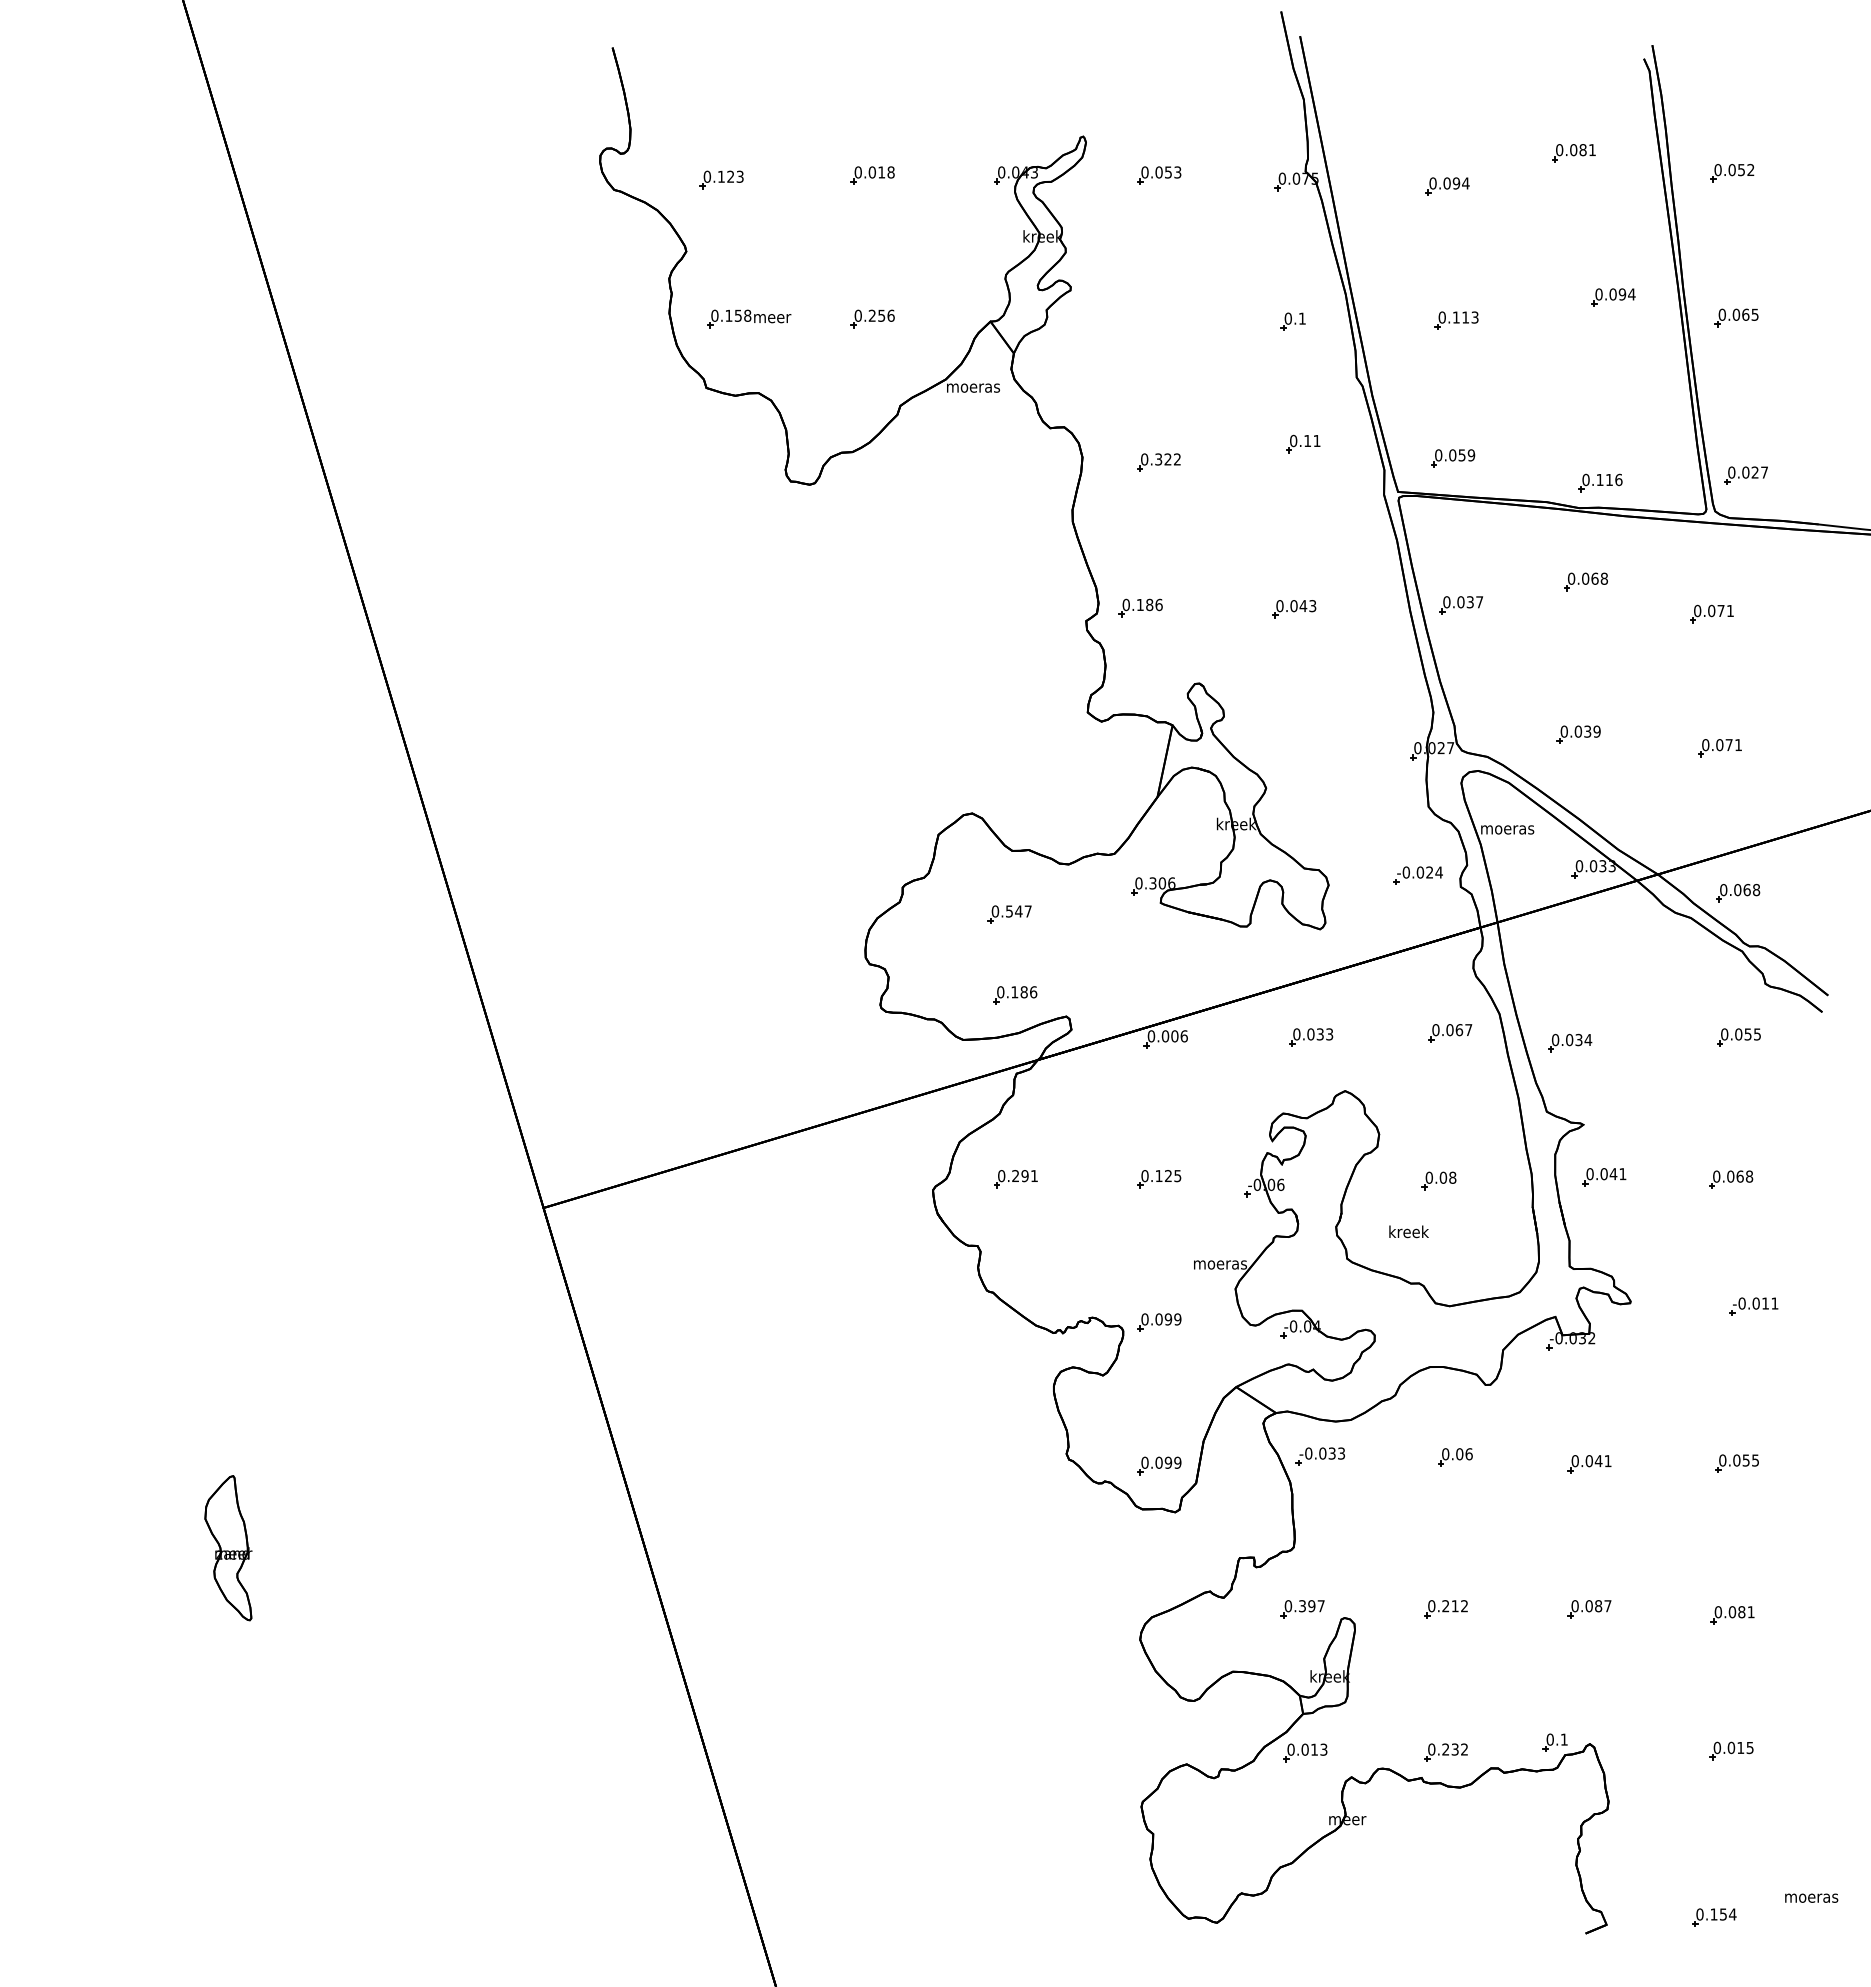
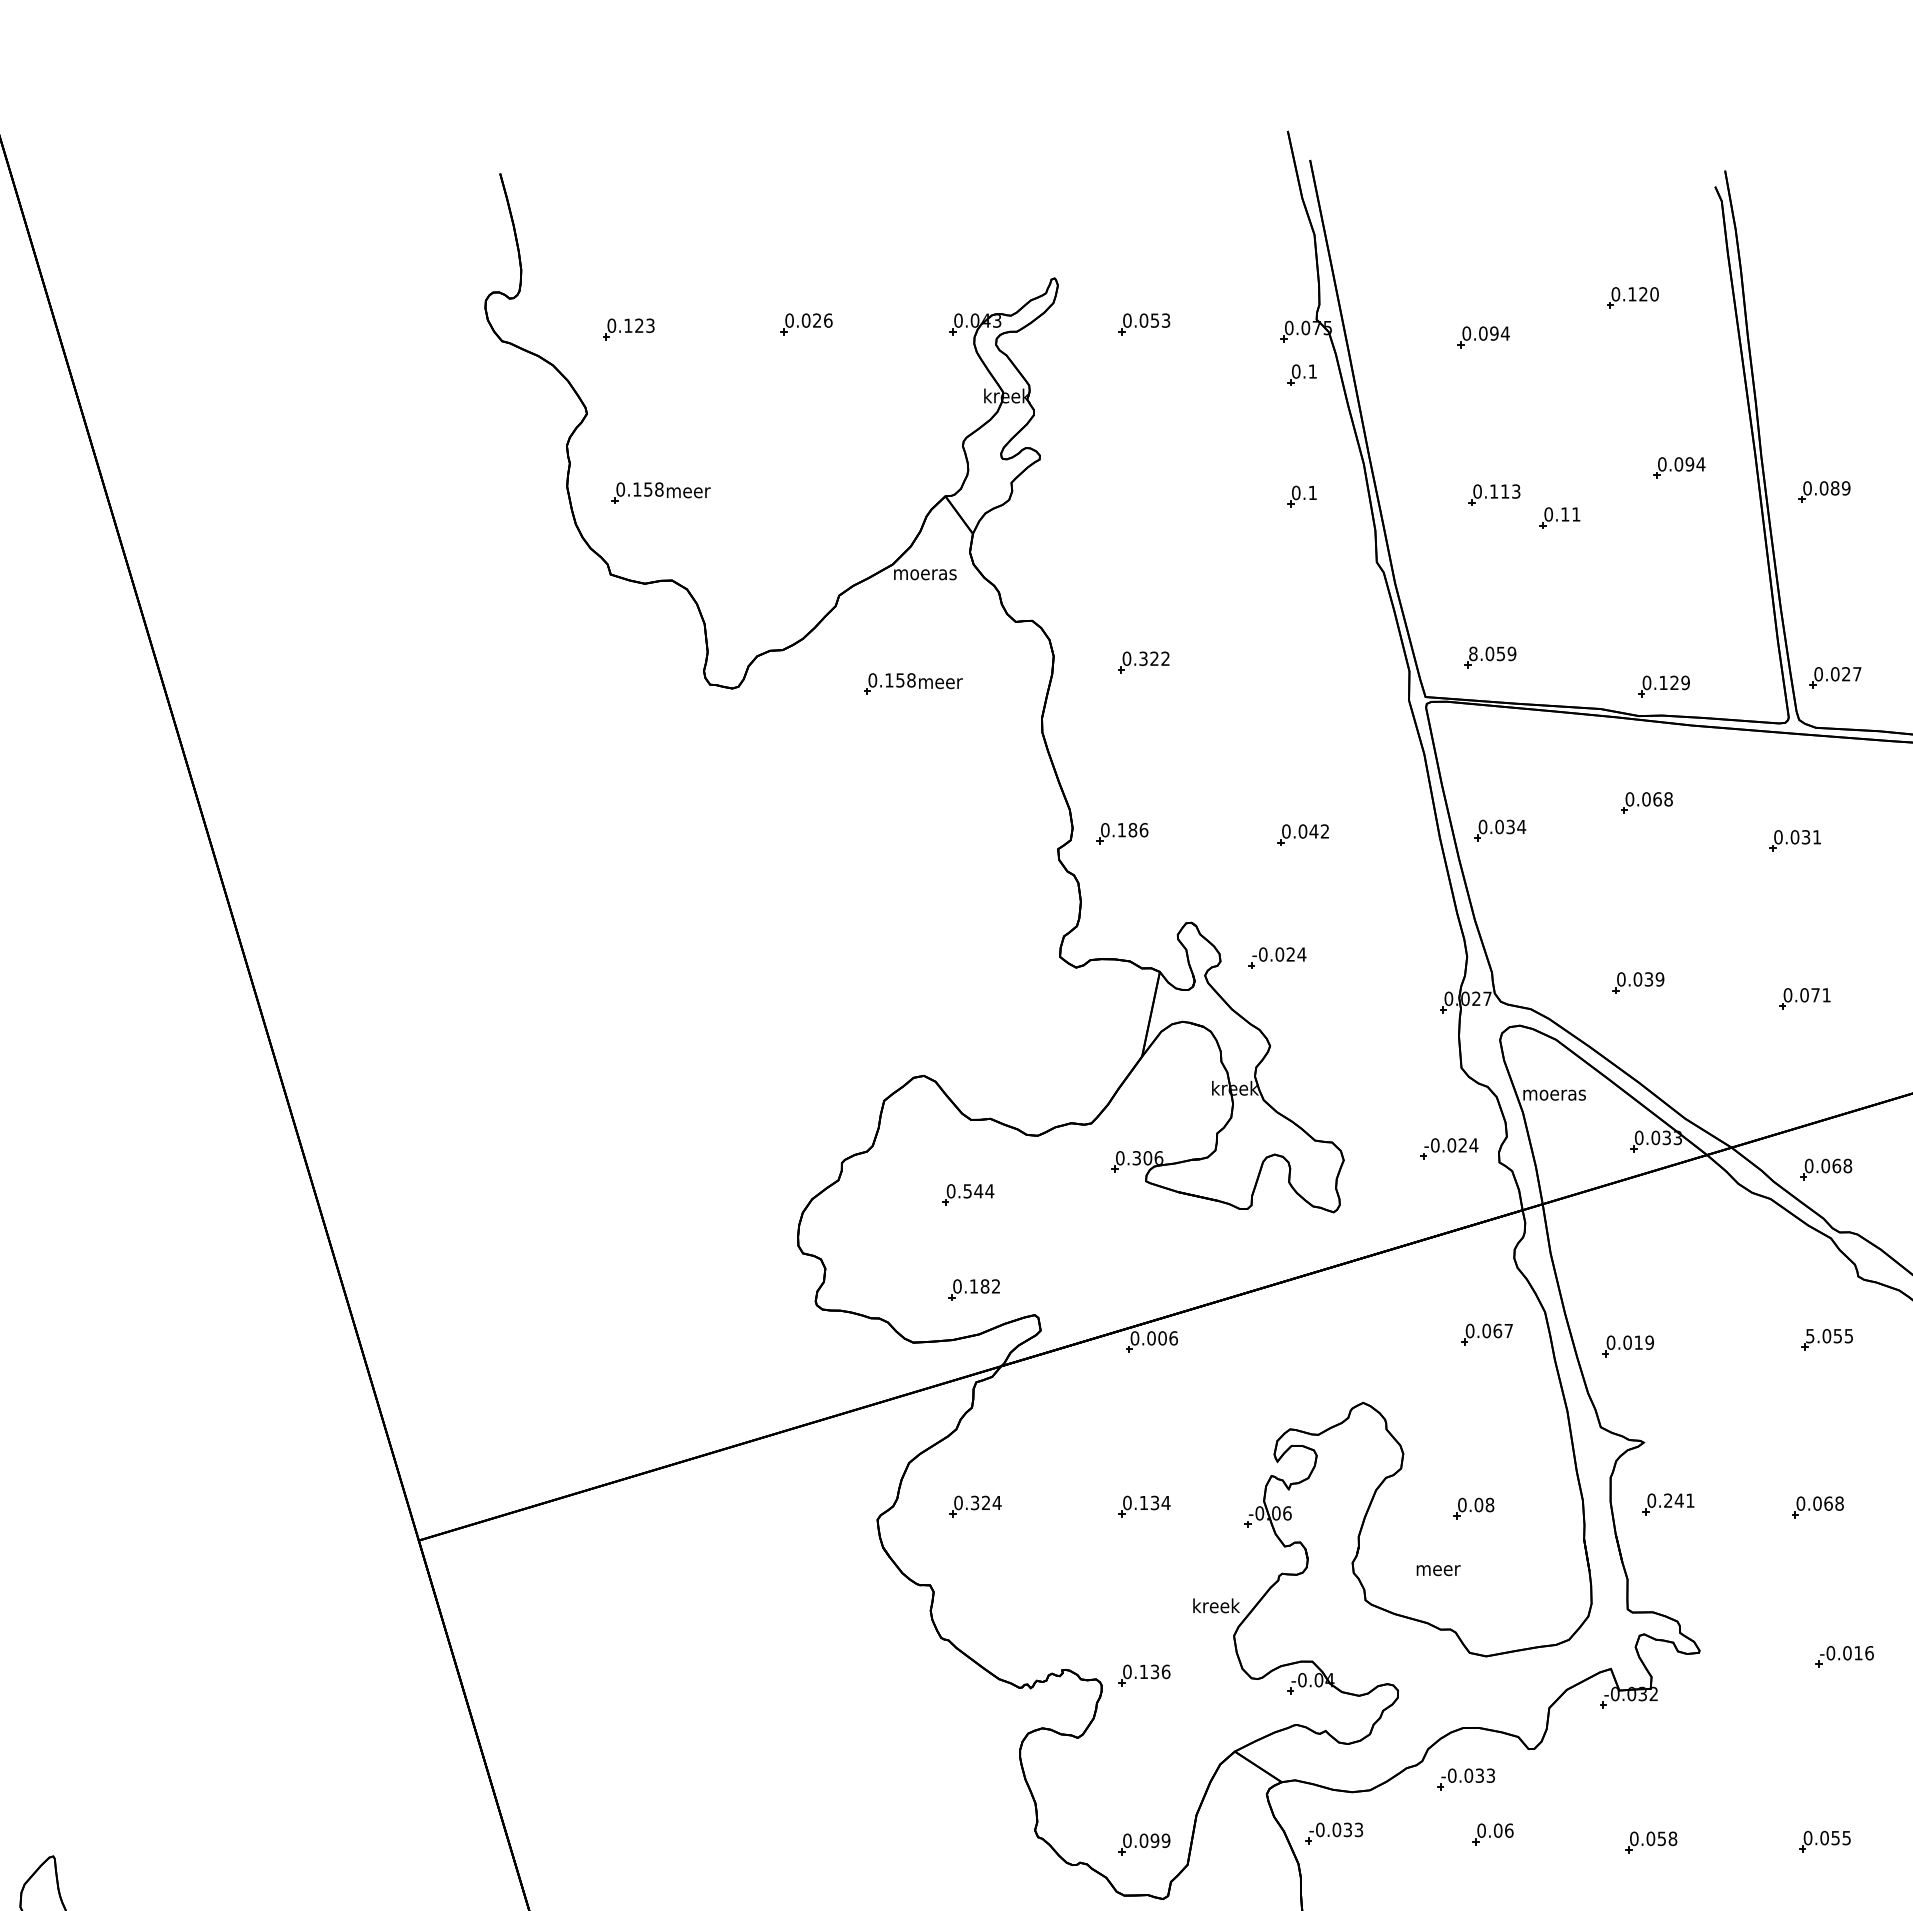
text: (1583, 150) -> (1643, 294), 0.081 -> 0.120
text: (886, 172) -> (822, 320), 0.018 -> 0.026
part: (1732, 173) -> (1819, 321), removed
part: (1292, 218) -> (1301, 374), added
text: (1750, 314) -> (1840, 487), 0.065 -> 0.089
part: (872, 318) -> (806, 492), removed
part: (1303, 443) -> (1560, 517), moved
text: (1438, 455) -> (1473, 654), 0.059 -> 8.059
text: (1614, 479) -> (1680, 682), 0.116 -> 0.129
part: (963, 480) -> (913, 683), added
text: (1479, 602) -> (1521, 827), 0.037 -> 0.034
text: (1312, 606) -> (1324, 831), 0.043 -> 0.042
text: (1720, 610) -> (1805, 836), 0.071 -> 0.031
part: (1271, 713) -> (1276, 958), added
text: (1027, 911) -> (988, 1191), 0.547 -> 0.544
text: (1033, 992) -> (996, 1286), 0.186 -> 0.182
text: (1724, 1034) -> (1810, 1336), 0.055 -> 5.055
part: (1311, 1037) -> (1323, 1339), removed
text: (1583, 1039) -> (1643, 1342), 0.034 -> 0.019
text: (1603, 1174) -> (1667, 1501), 0.041 -> 0.241
text: (1025, 1176) -> (986, 1503), 0.291 -> 0.324
text: (1173, 1176) -> (1160, 1503), 0.125 -> 0.134
text: (1408, 1231) -> (1437, 1568), kreek -> meer
text: (1220, 1263) -> (1216, 1605), moeras -> kreek
text: (1774, 1303) -> (1868, 1653), -0.011 -> -0.016
text: (1168, 1319) -> (1155, 1671), 0.099 -> 0.136
part: (1431, 1410) -> (1464, 1779), added
text: (1602, 1461) -> (1666, 1839), 0.041 -> 0.058

